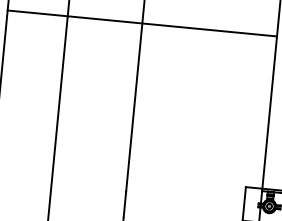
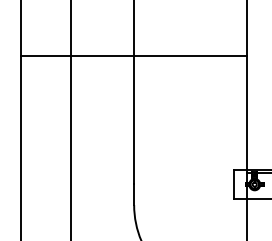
line: (141, 23) -> (133, 56), moved

